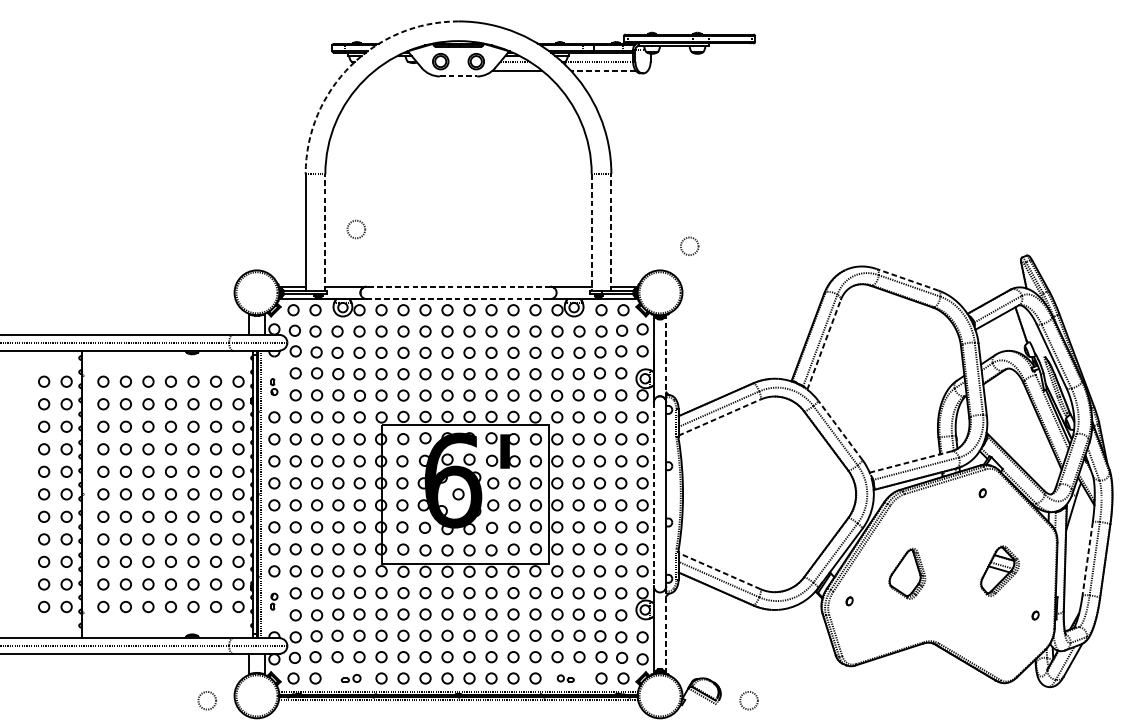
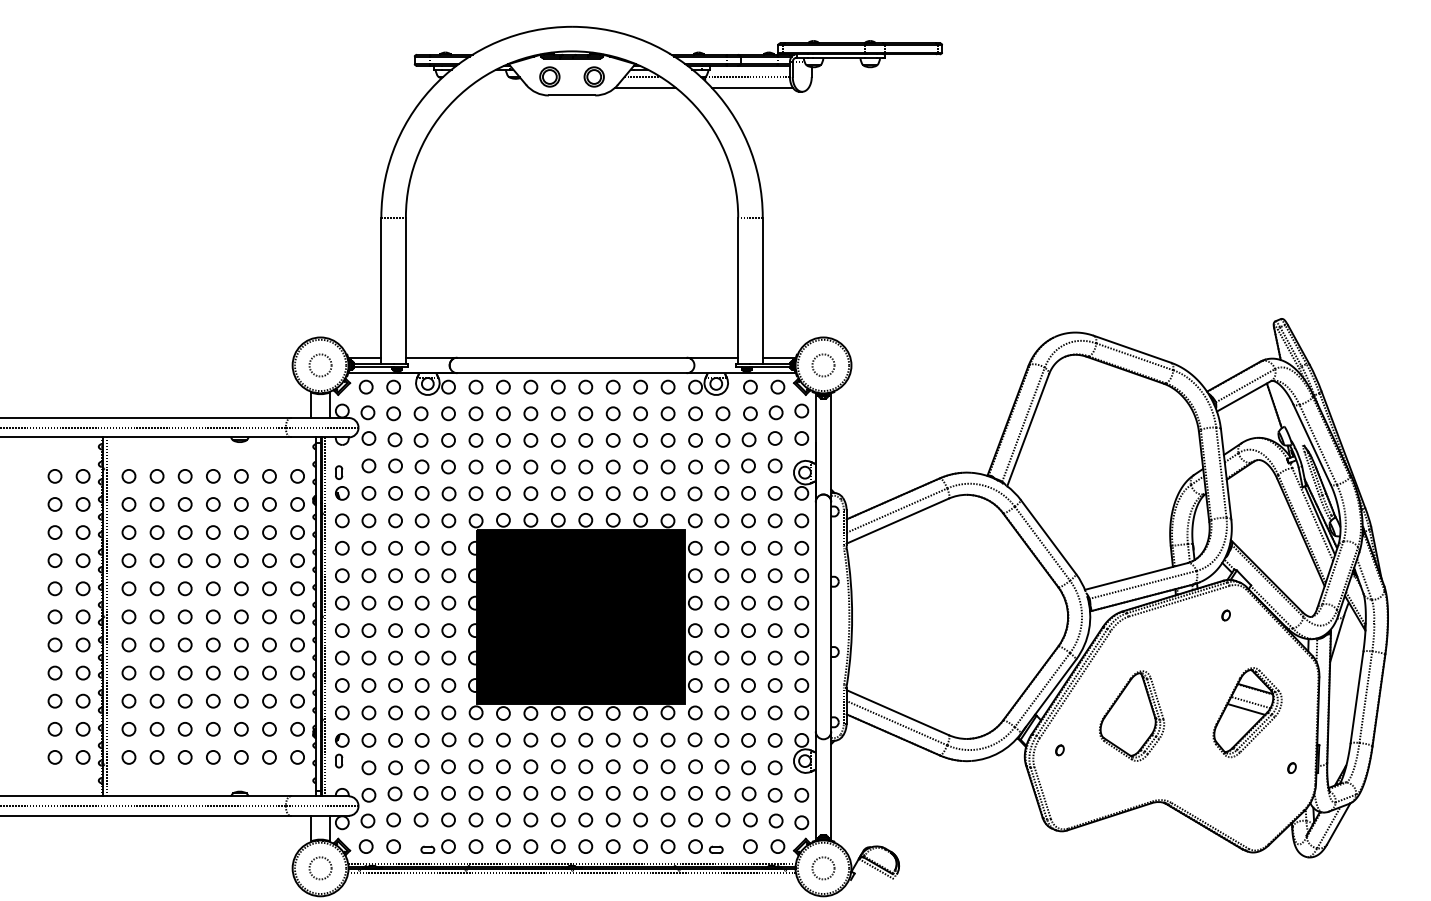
arc: (350, 66) -> (437, 82), dashed -> solid
line: (603, 70) -> (752, 88), dashed -> solid
line: (458, 76) -> (572, 95), dashed -> solid
circle: (356, 229) -> (320, 365), moved
line: (325, 232) -> (405, 290), dashed -> solid
line: (611, 232) -> (762, 290), dashed -> solid
line: (591, 233) -> (738, 291), dashed -> solid
circle: (689, 246) -> (823, 365), moved
line: (907, 280) -> (1132, 349), dashed -> solid
line: (458, 286) -> (572, 357), dashed -> solid
line: (458, 299) -> (572, 373), dashed -> solid
line: (824, 344) -> (1028, 430), dashed -> solid
line: (666, 356) -> (831, 445), dashed -> solid
part: (274, 386) -> (342, 482), size x1.67
line: (719, 417) -> (897, 521), dashed -> solid
line: (840, 429) -> (1048, 536), dashed -> solid
line: (910, 461) -> (1136, 576), dashed -> solid
line: (85, 494) -> (106, 616), added
fill: (465, 494) -> (580, 616), added
line: (653, 494) -> (815, 616), dashed -> solid
line: (1087, 559) -> (1356, 698), dashed -> solid
line: (719, 570) -> (897, 712), dashed -> solid
part: (999, 570) -> (1247, 712), size x1.43
part: (906, 573) -> (1131, 715), size x1.43
part: (274, 601) -> (342, 750), size x1.67
line: (666, 631) -> (831, 787), dashed -> solid
part: (350, 678) -> (437, 846), size x1.43
part: (565, 678) -> (705, 846), size x1.67
circle: (207, 700) -> (320, 868), moved
circle: (749, 700) -> (823, 868), moved

